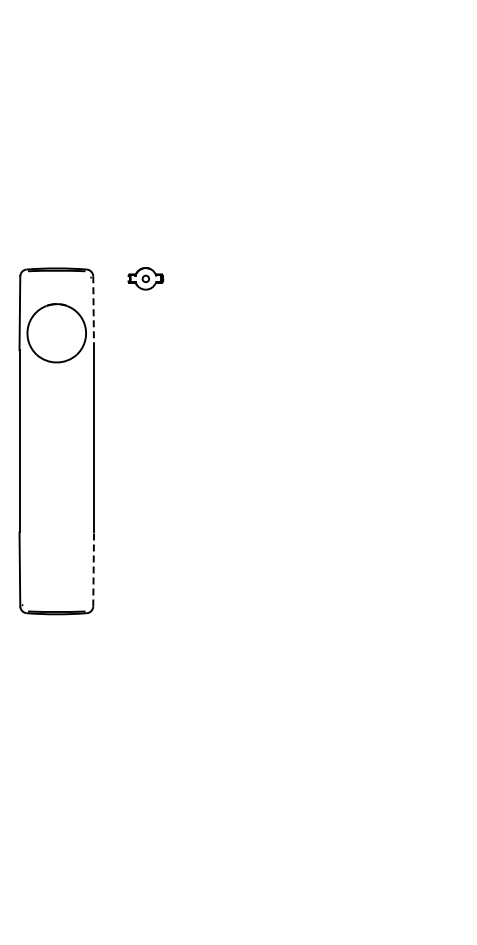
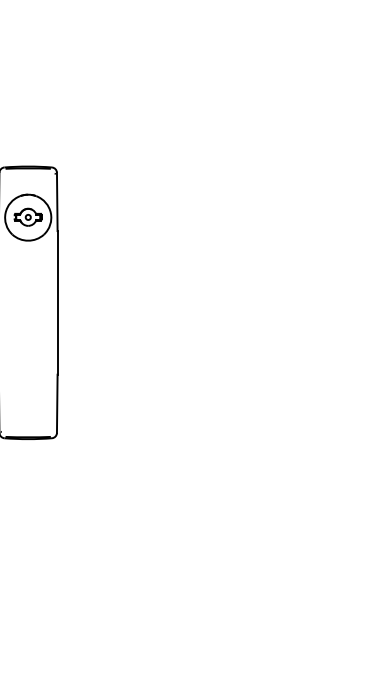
part: (145, 278) -> (28, 217), moved
line: (93, 313) -> (57, 202), dashed -> solid
line: (93, 569) -> (57, 403), dashed -> solid

